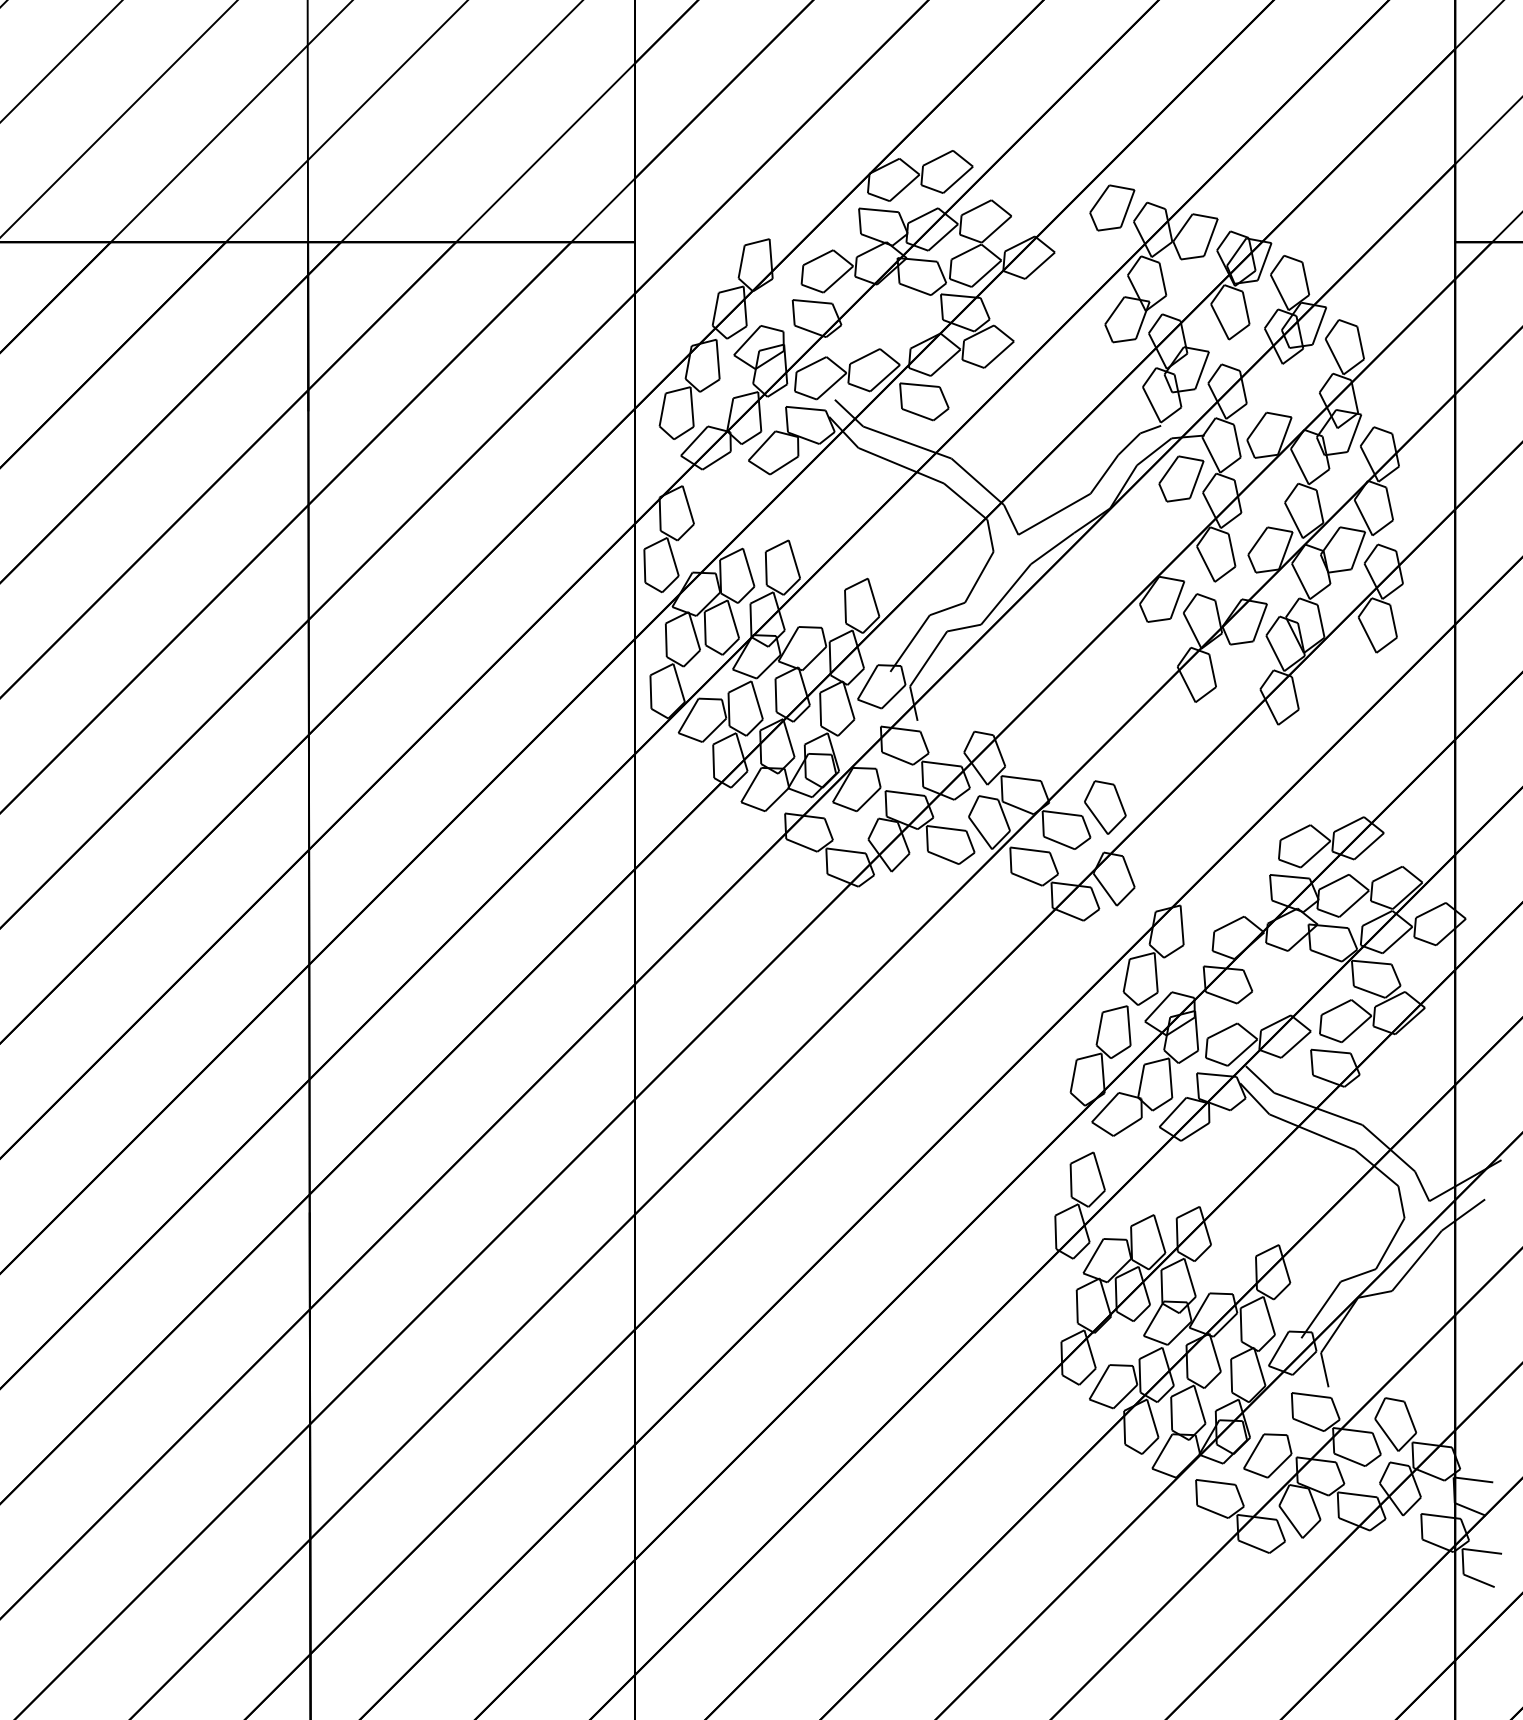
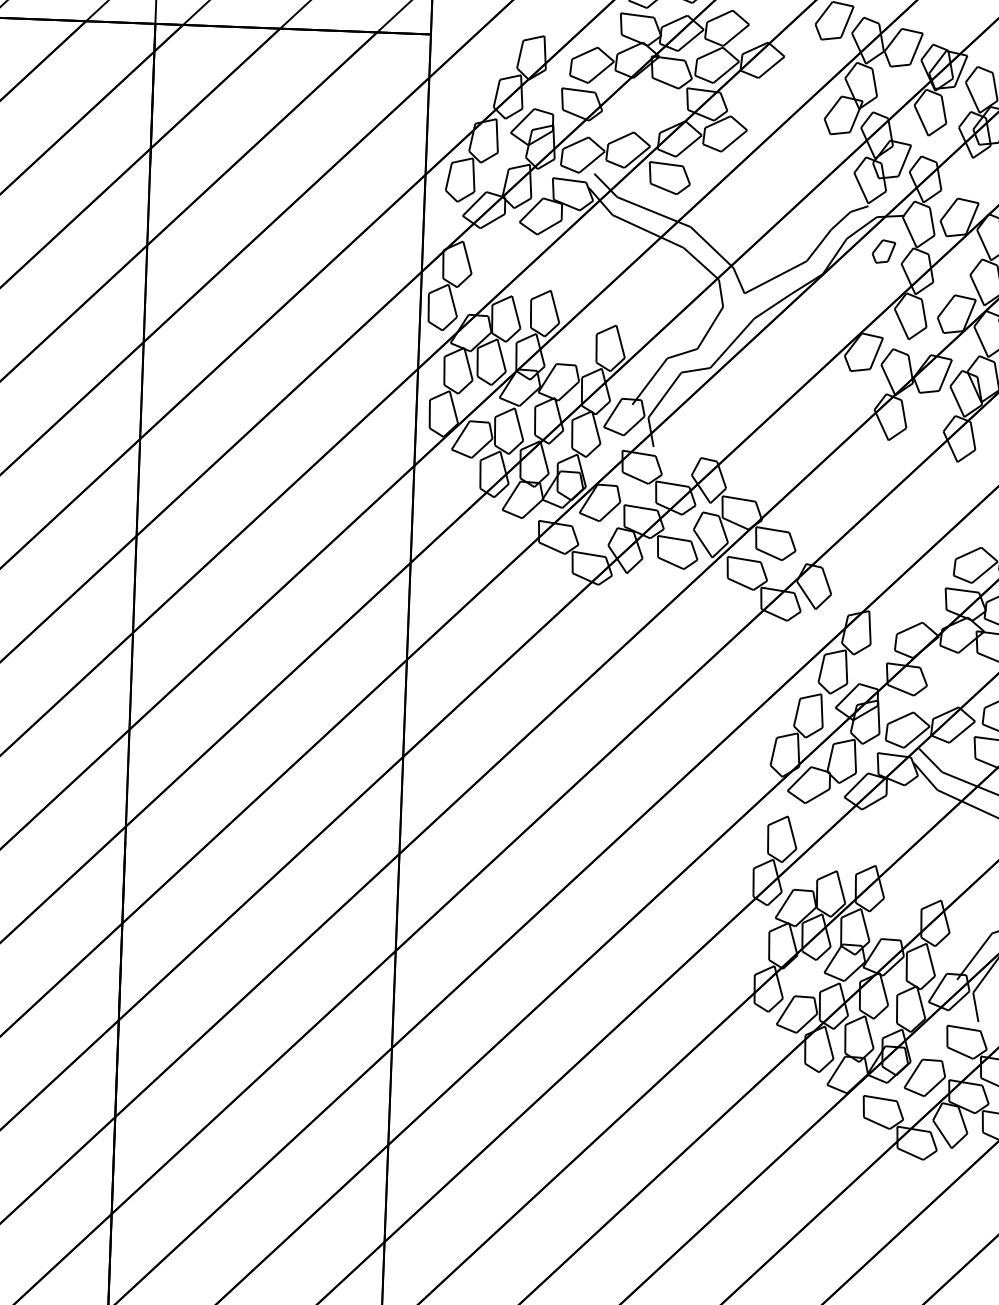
part: (1181, 478) -> (883, 251), size x0.6
part: (1105, 807) -> (809, 526), removed

